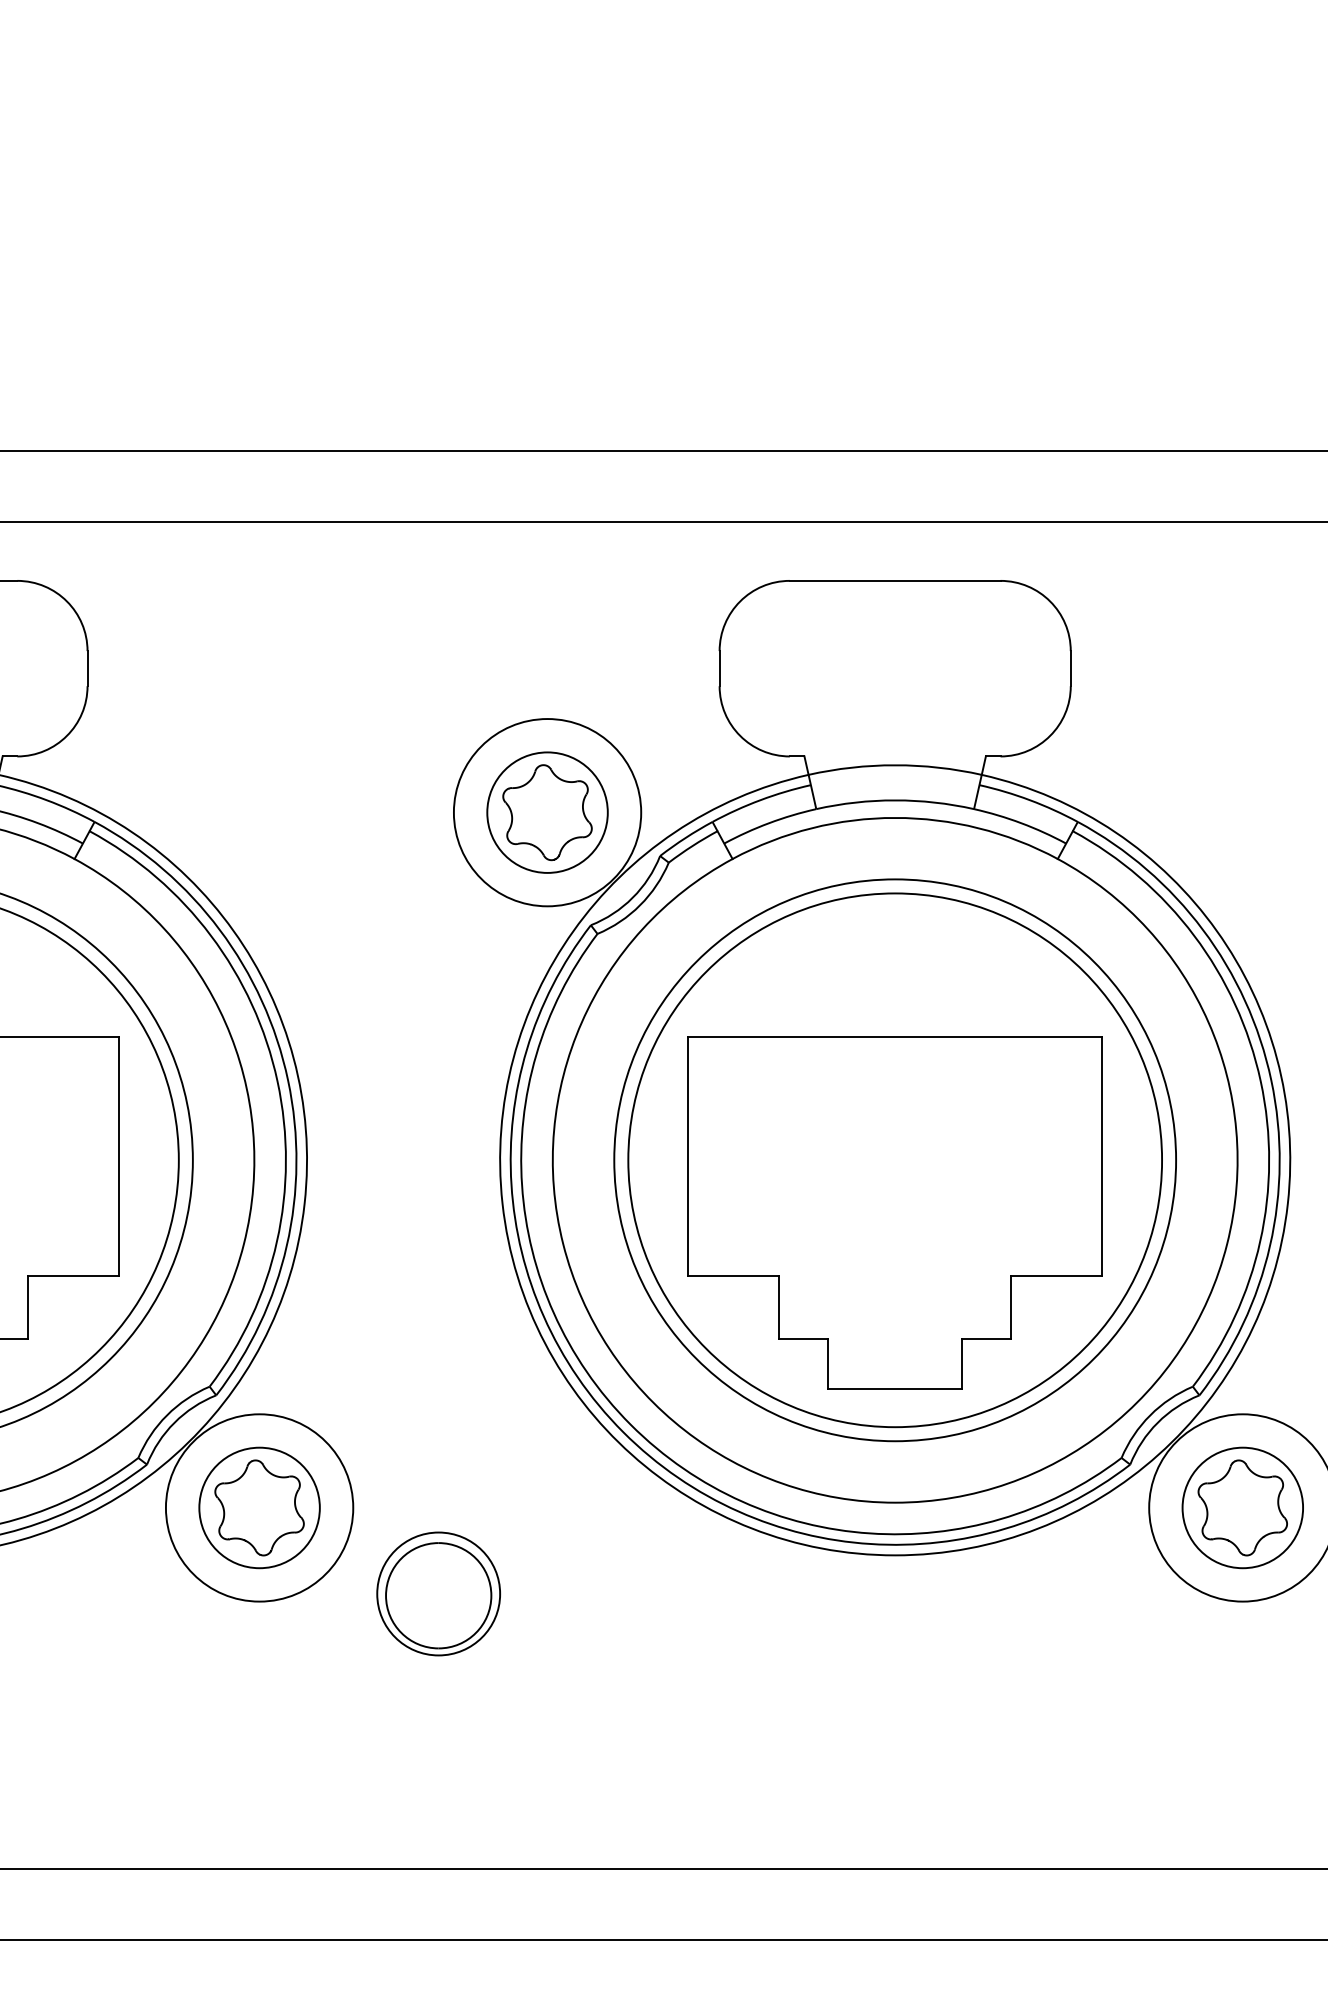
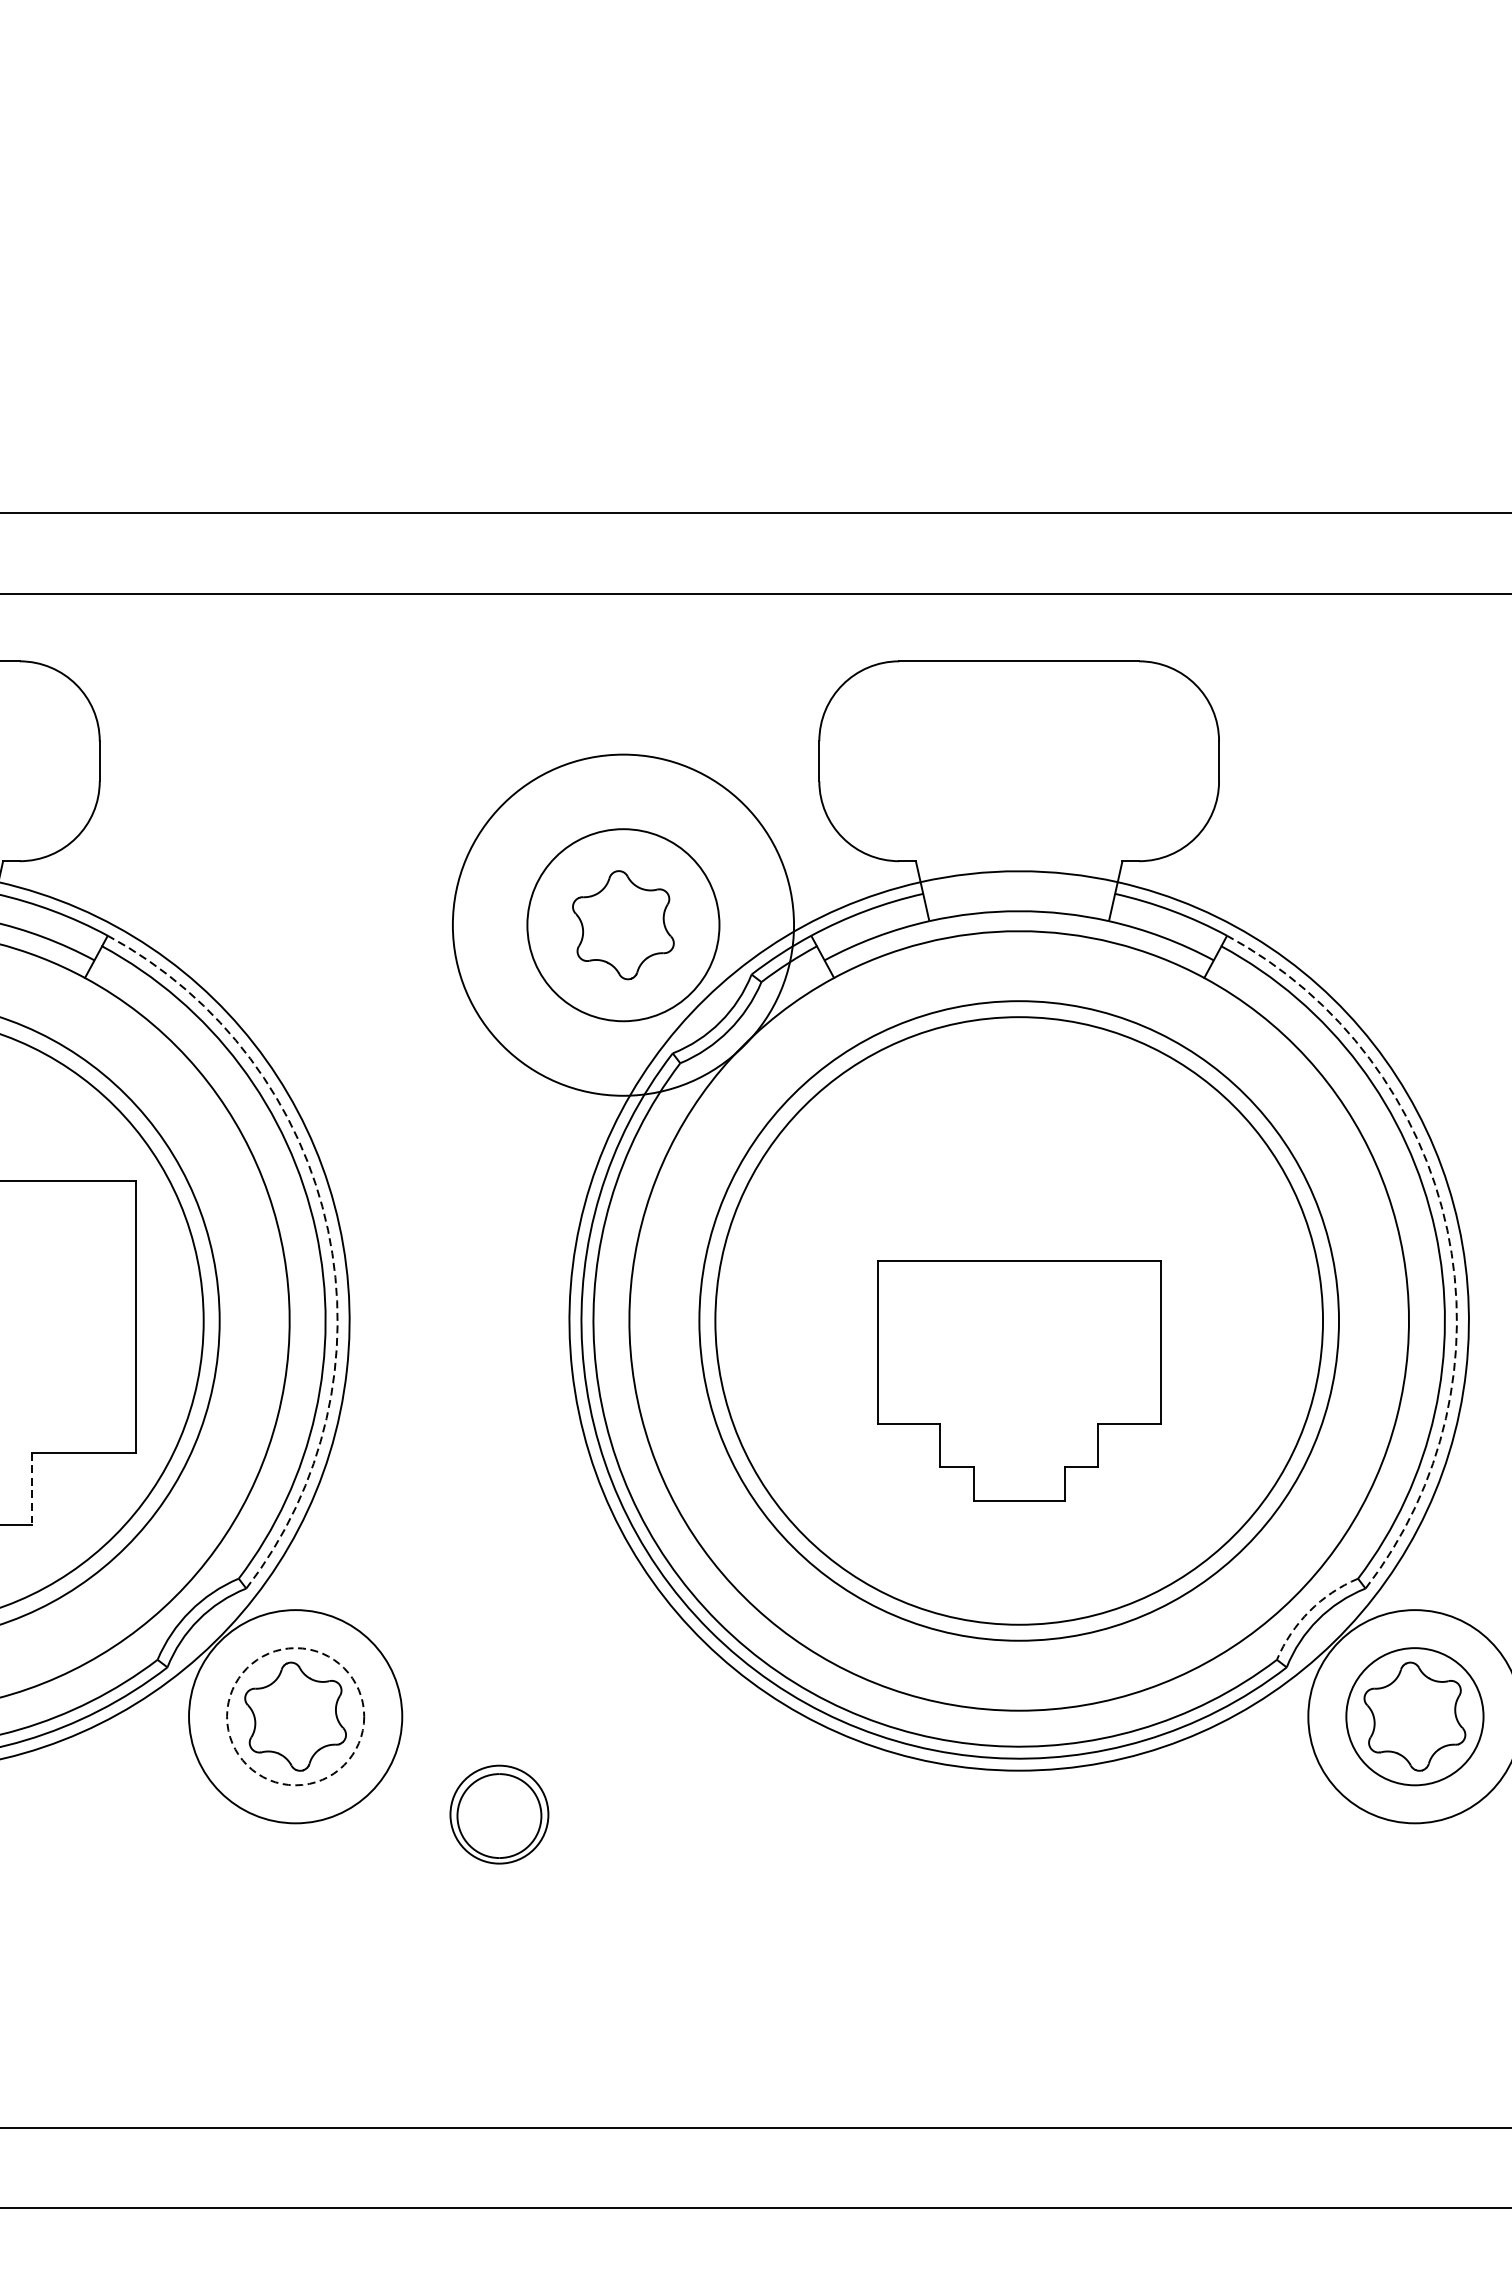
circle: (547, 812) -> (623, 925), size x1.4
circle: (547, 812) -> (623, 925), size x1.6
arc: (288, 1080) -> (328, 1230), solid -> dashed
arc: (1271, 1080) -> (1447, 1230), solid -> dashed
part: (894, 1212) -> (1018, 1380), size x0.6
line: (27, 1307) -> (31, 1488), solid -> dashed
arc: (1150, 1415) -> (1309, 1611), solid -> dashed
circle: (259, 1507) -> (295, 1716), solid -> dashed
part: (438, 1593) -> (499, 1814), size x0.7

